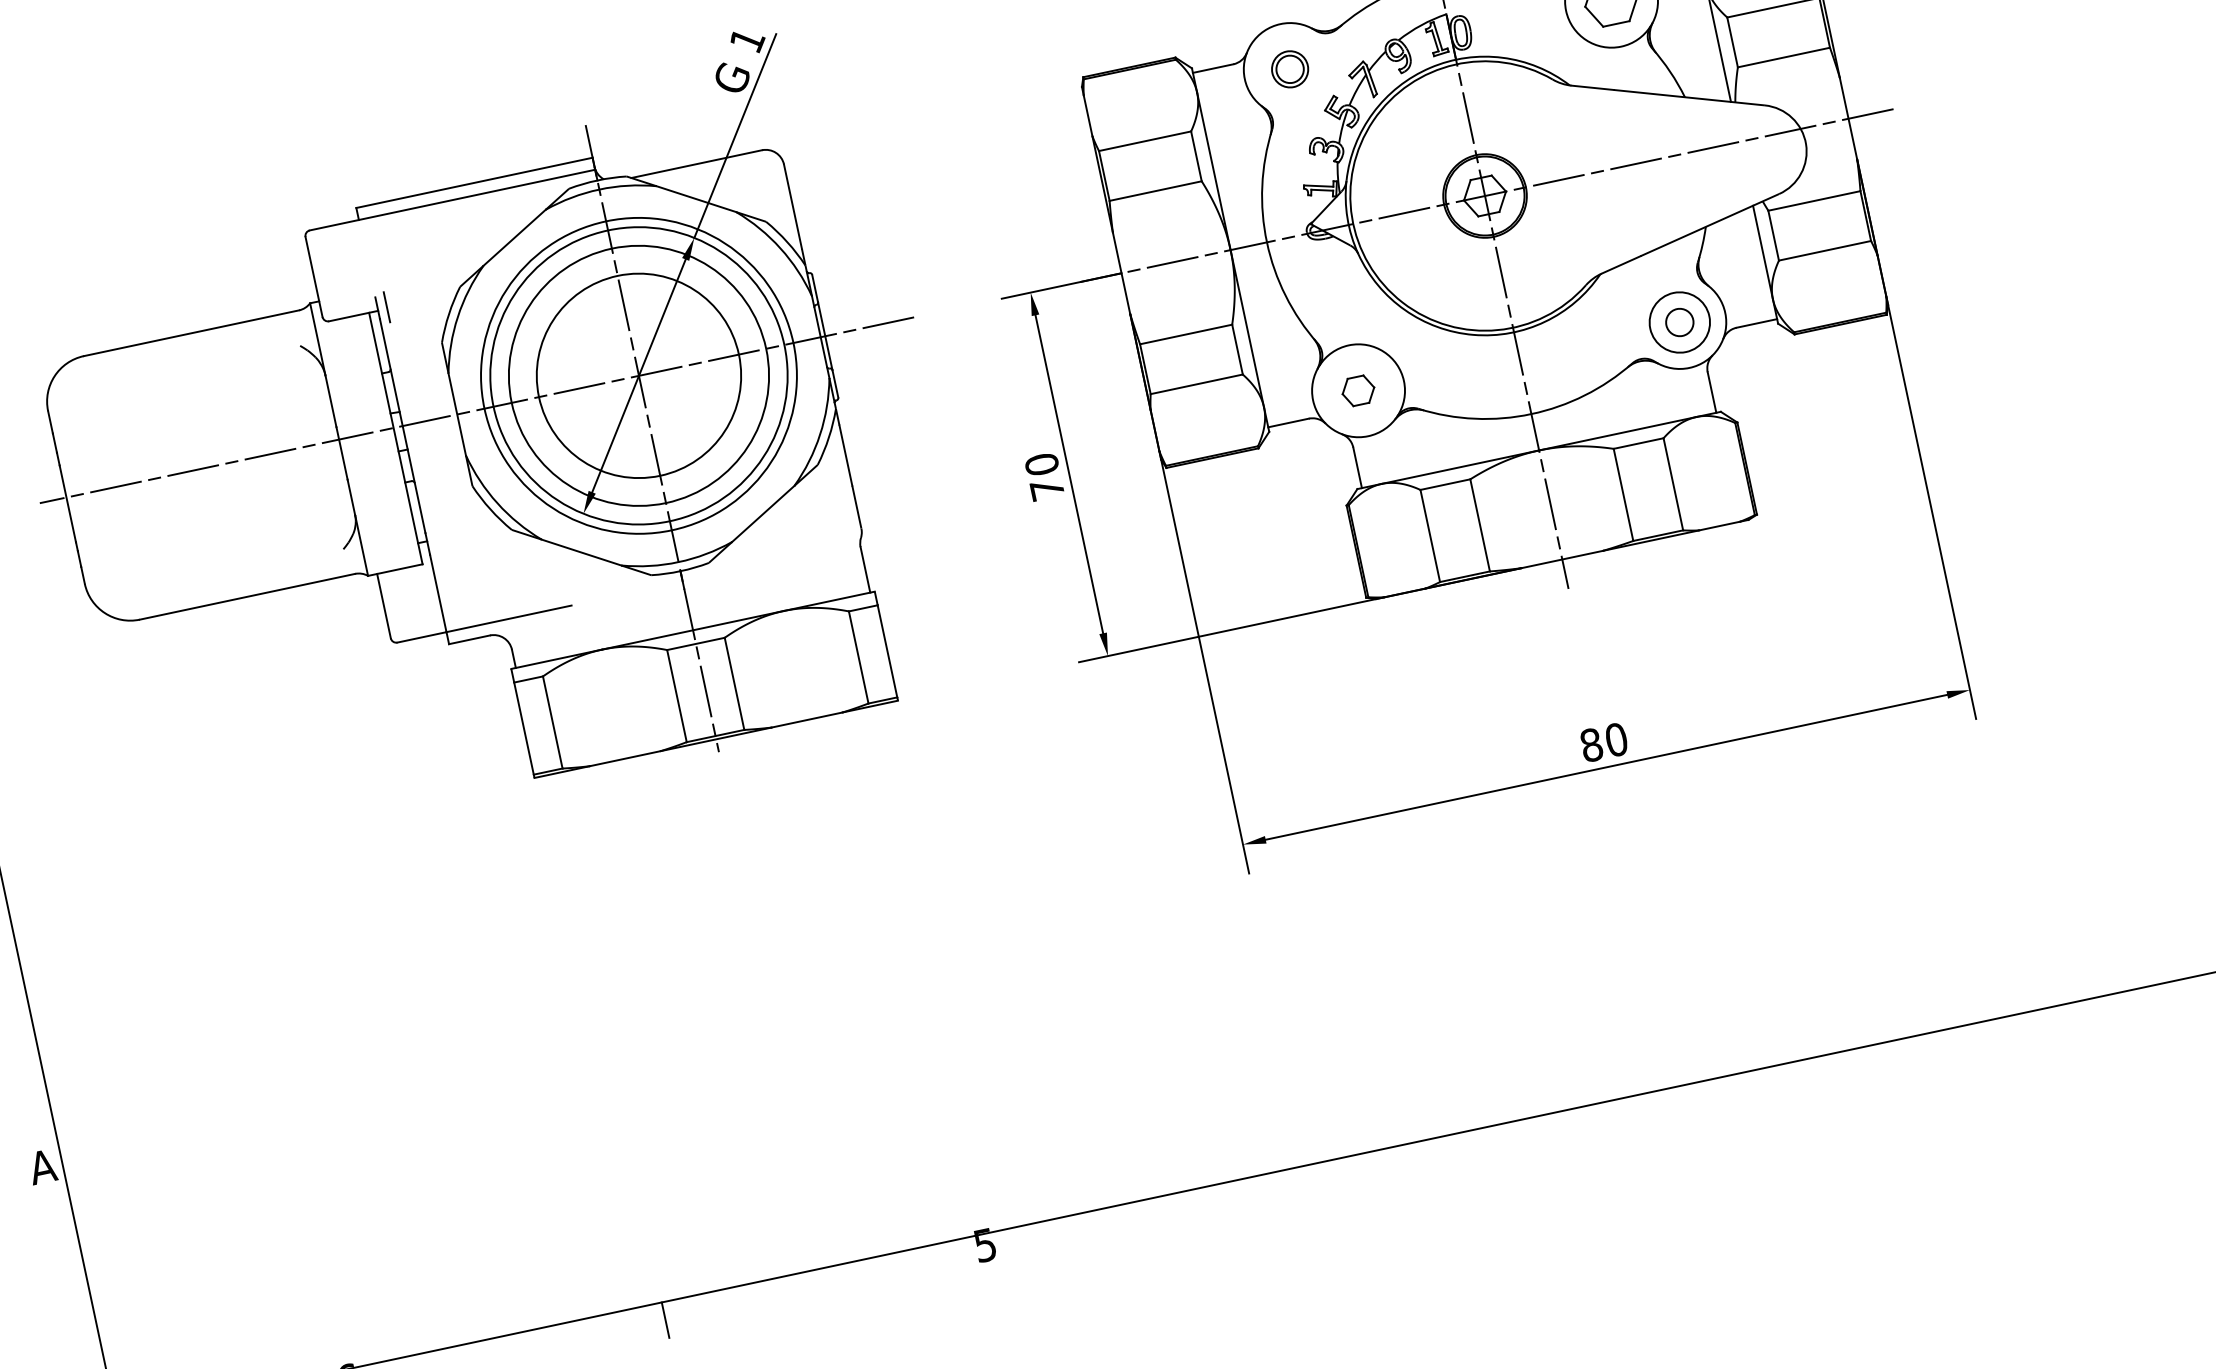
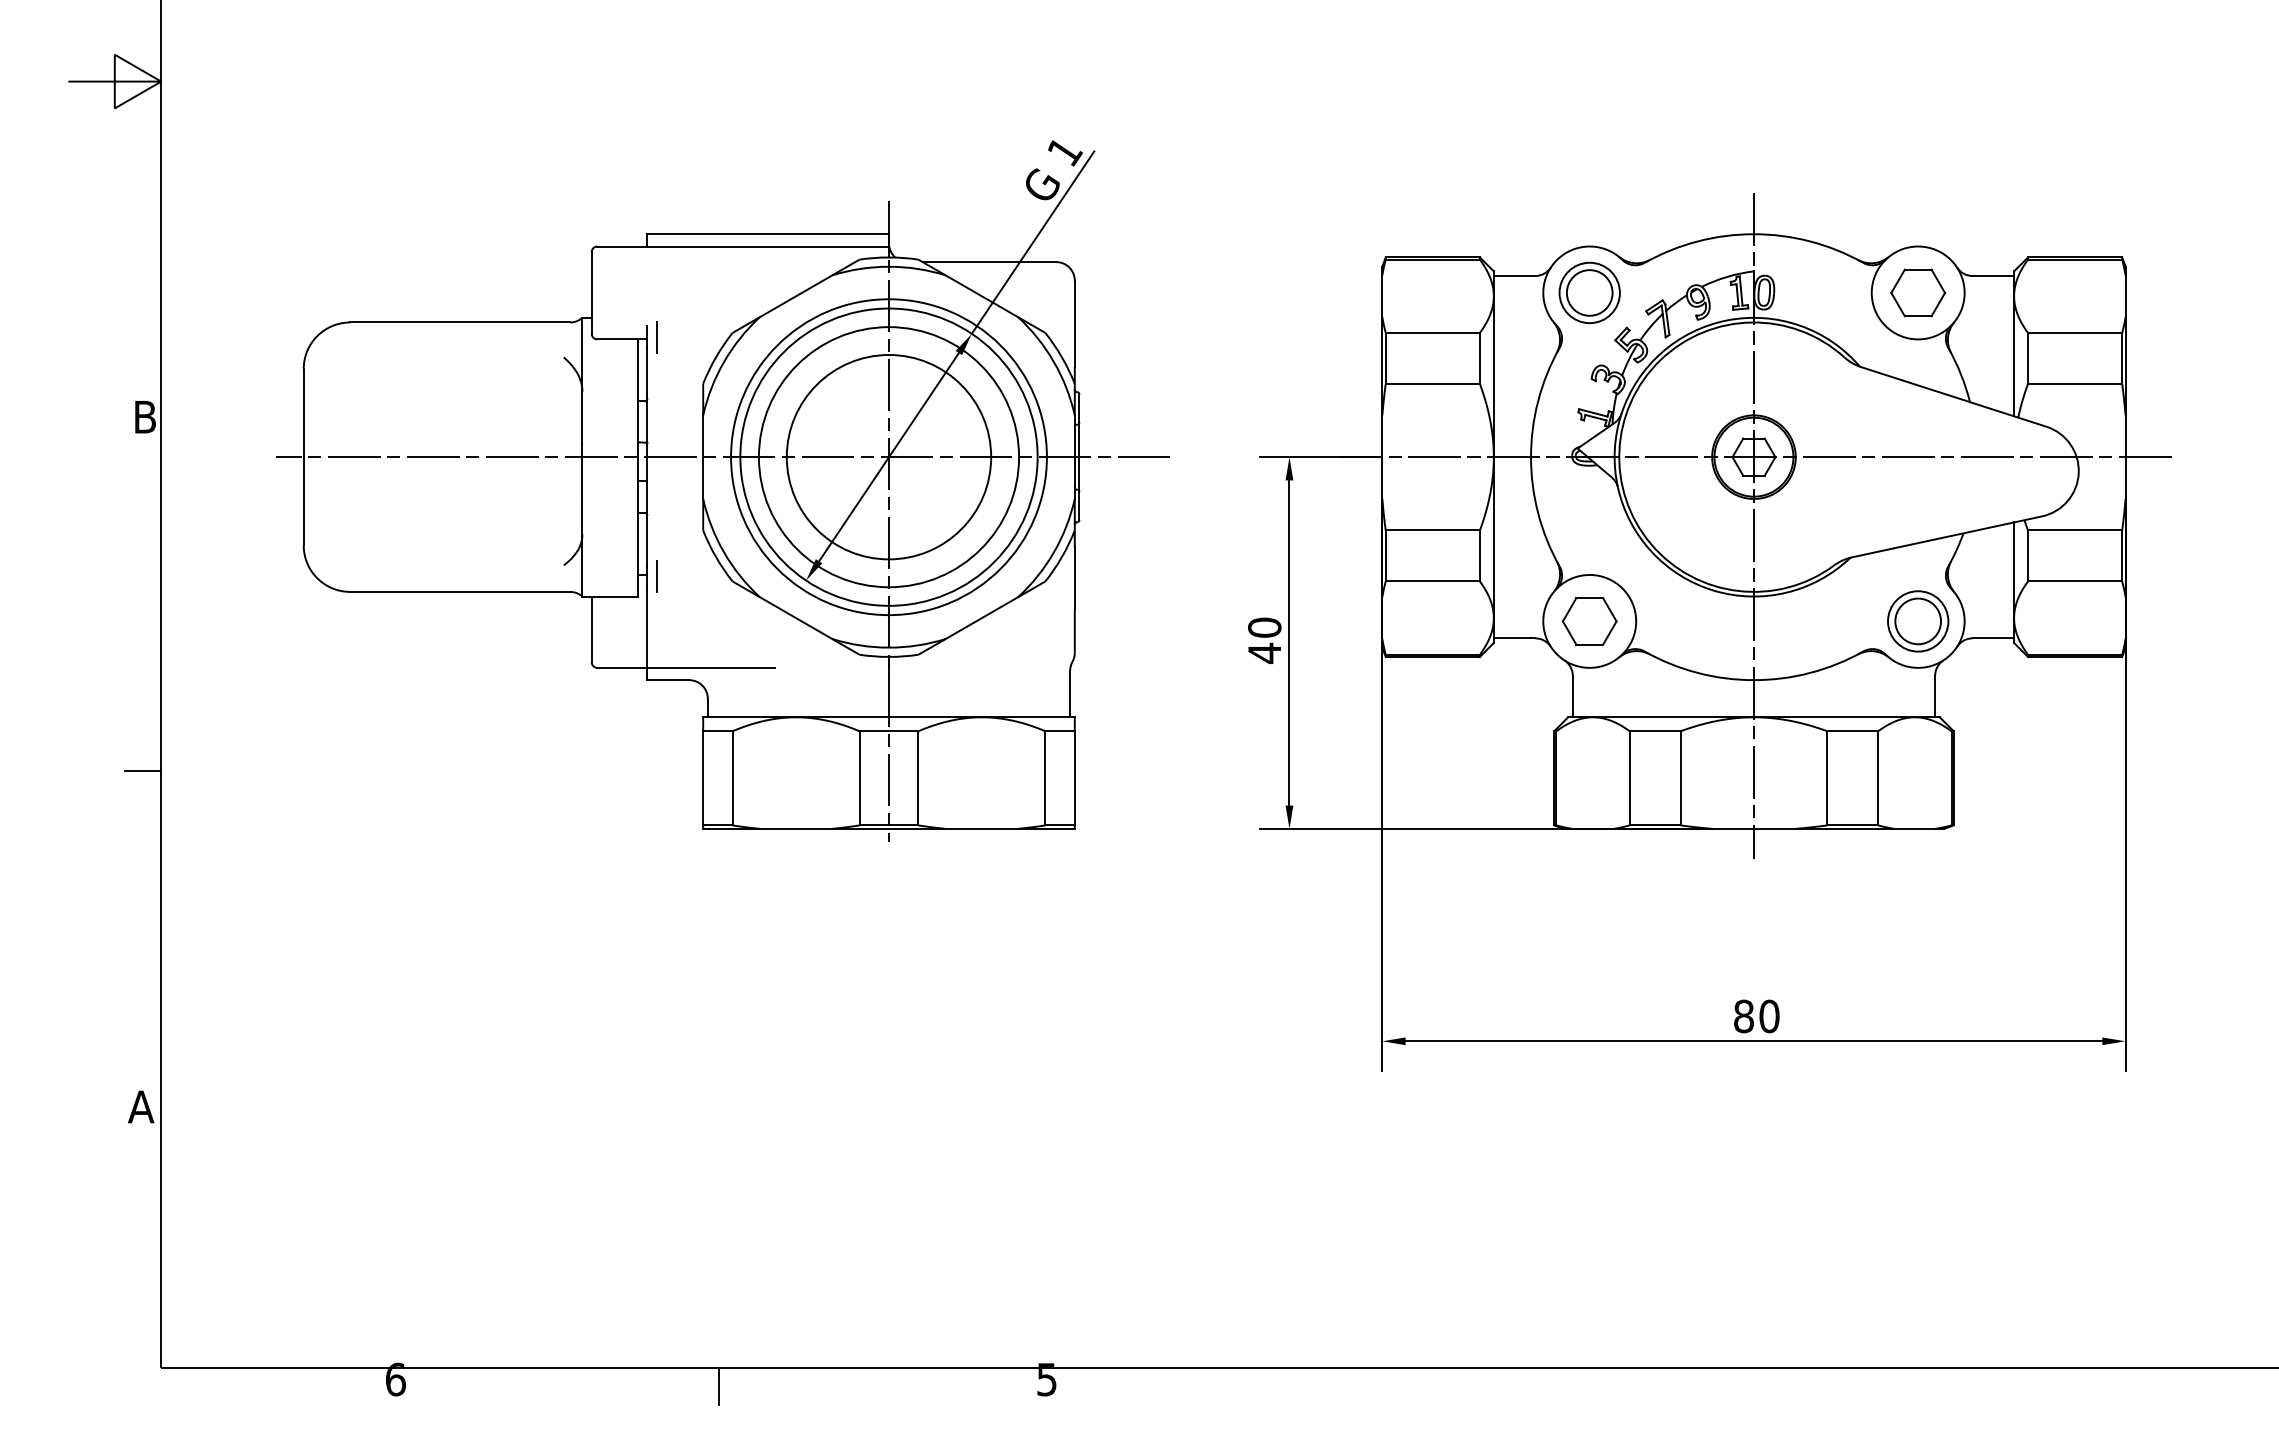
part: (1289, 69) -> (1589, 292), size x1.67
circle: (1680, 322) -> (1918, 621), size x1.67
part: (1358, 390) -> (1589, 621), size x1.67
text: (1046, 488) -> (1264, 652), 70 -> 40
line: (436, 540) -> (656, 576), added

